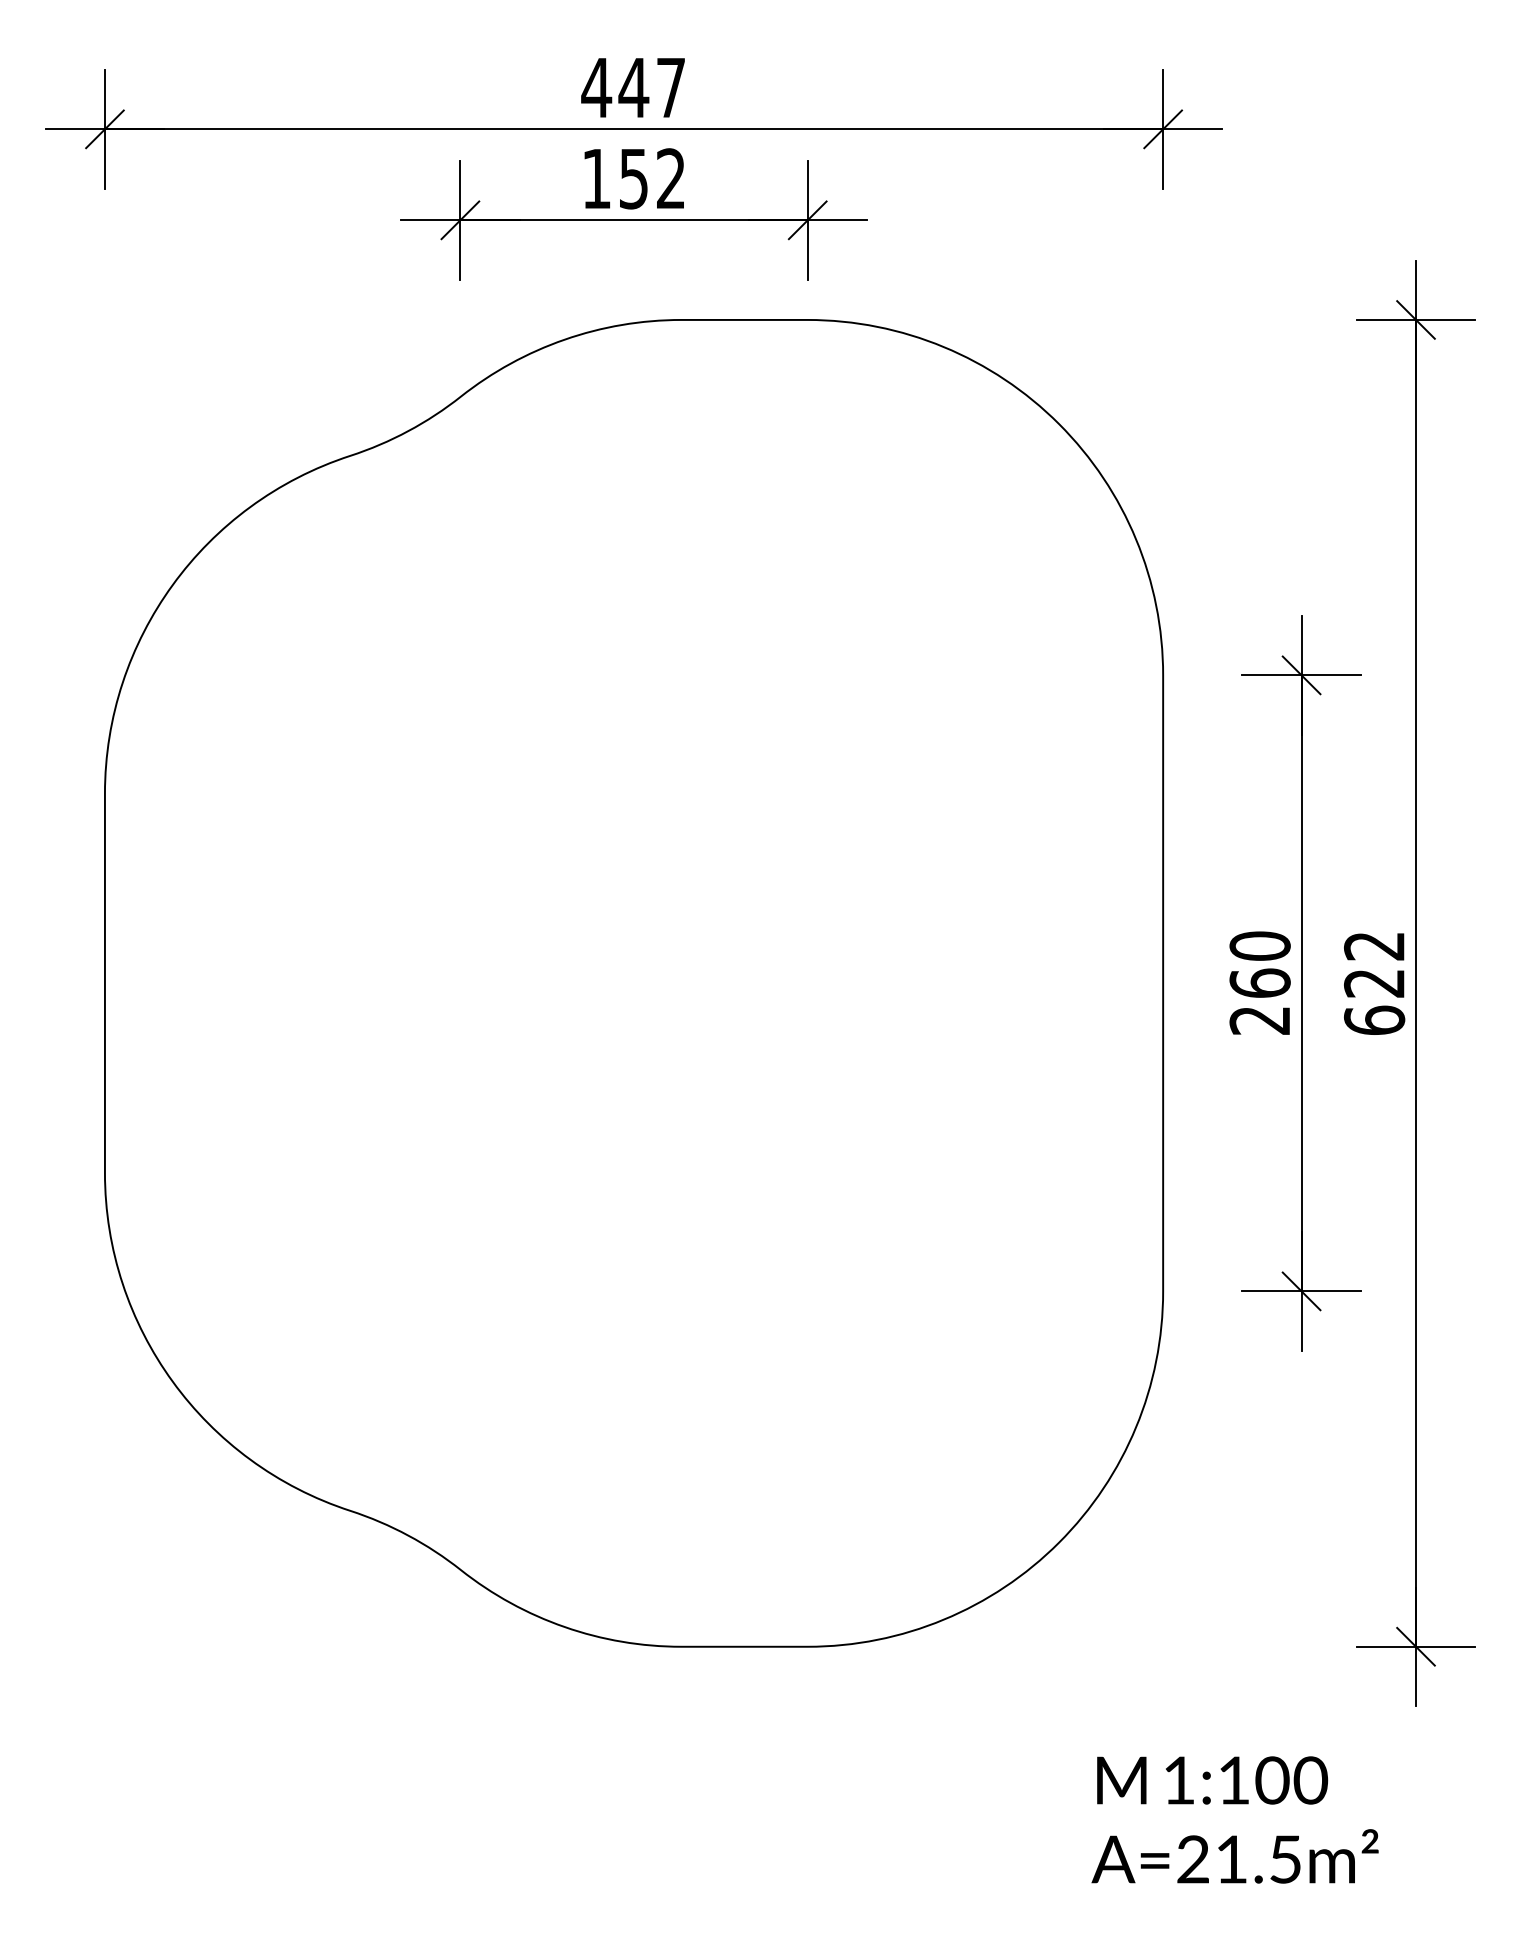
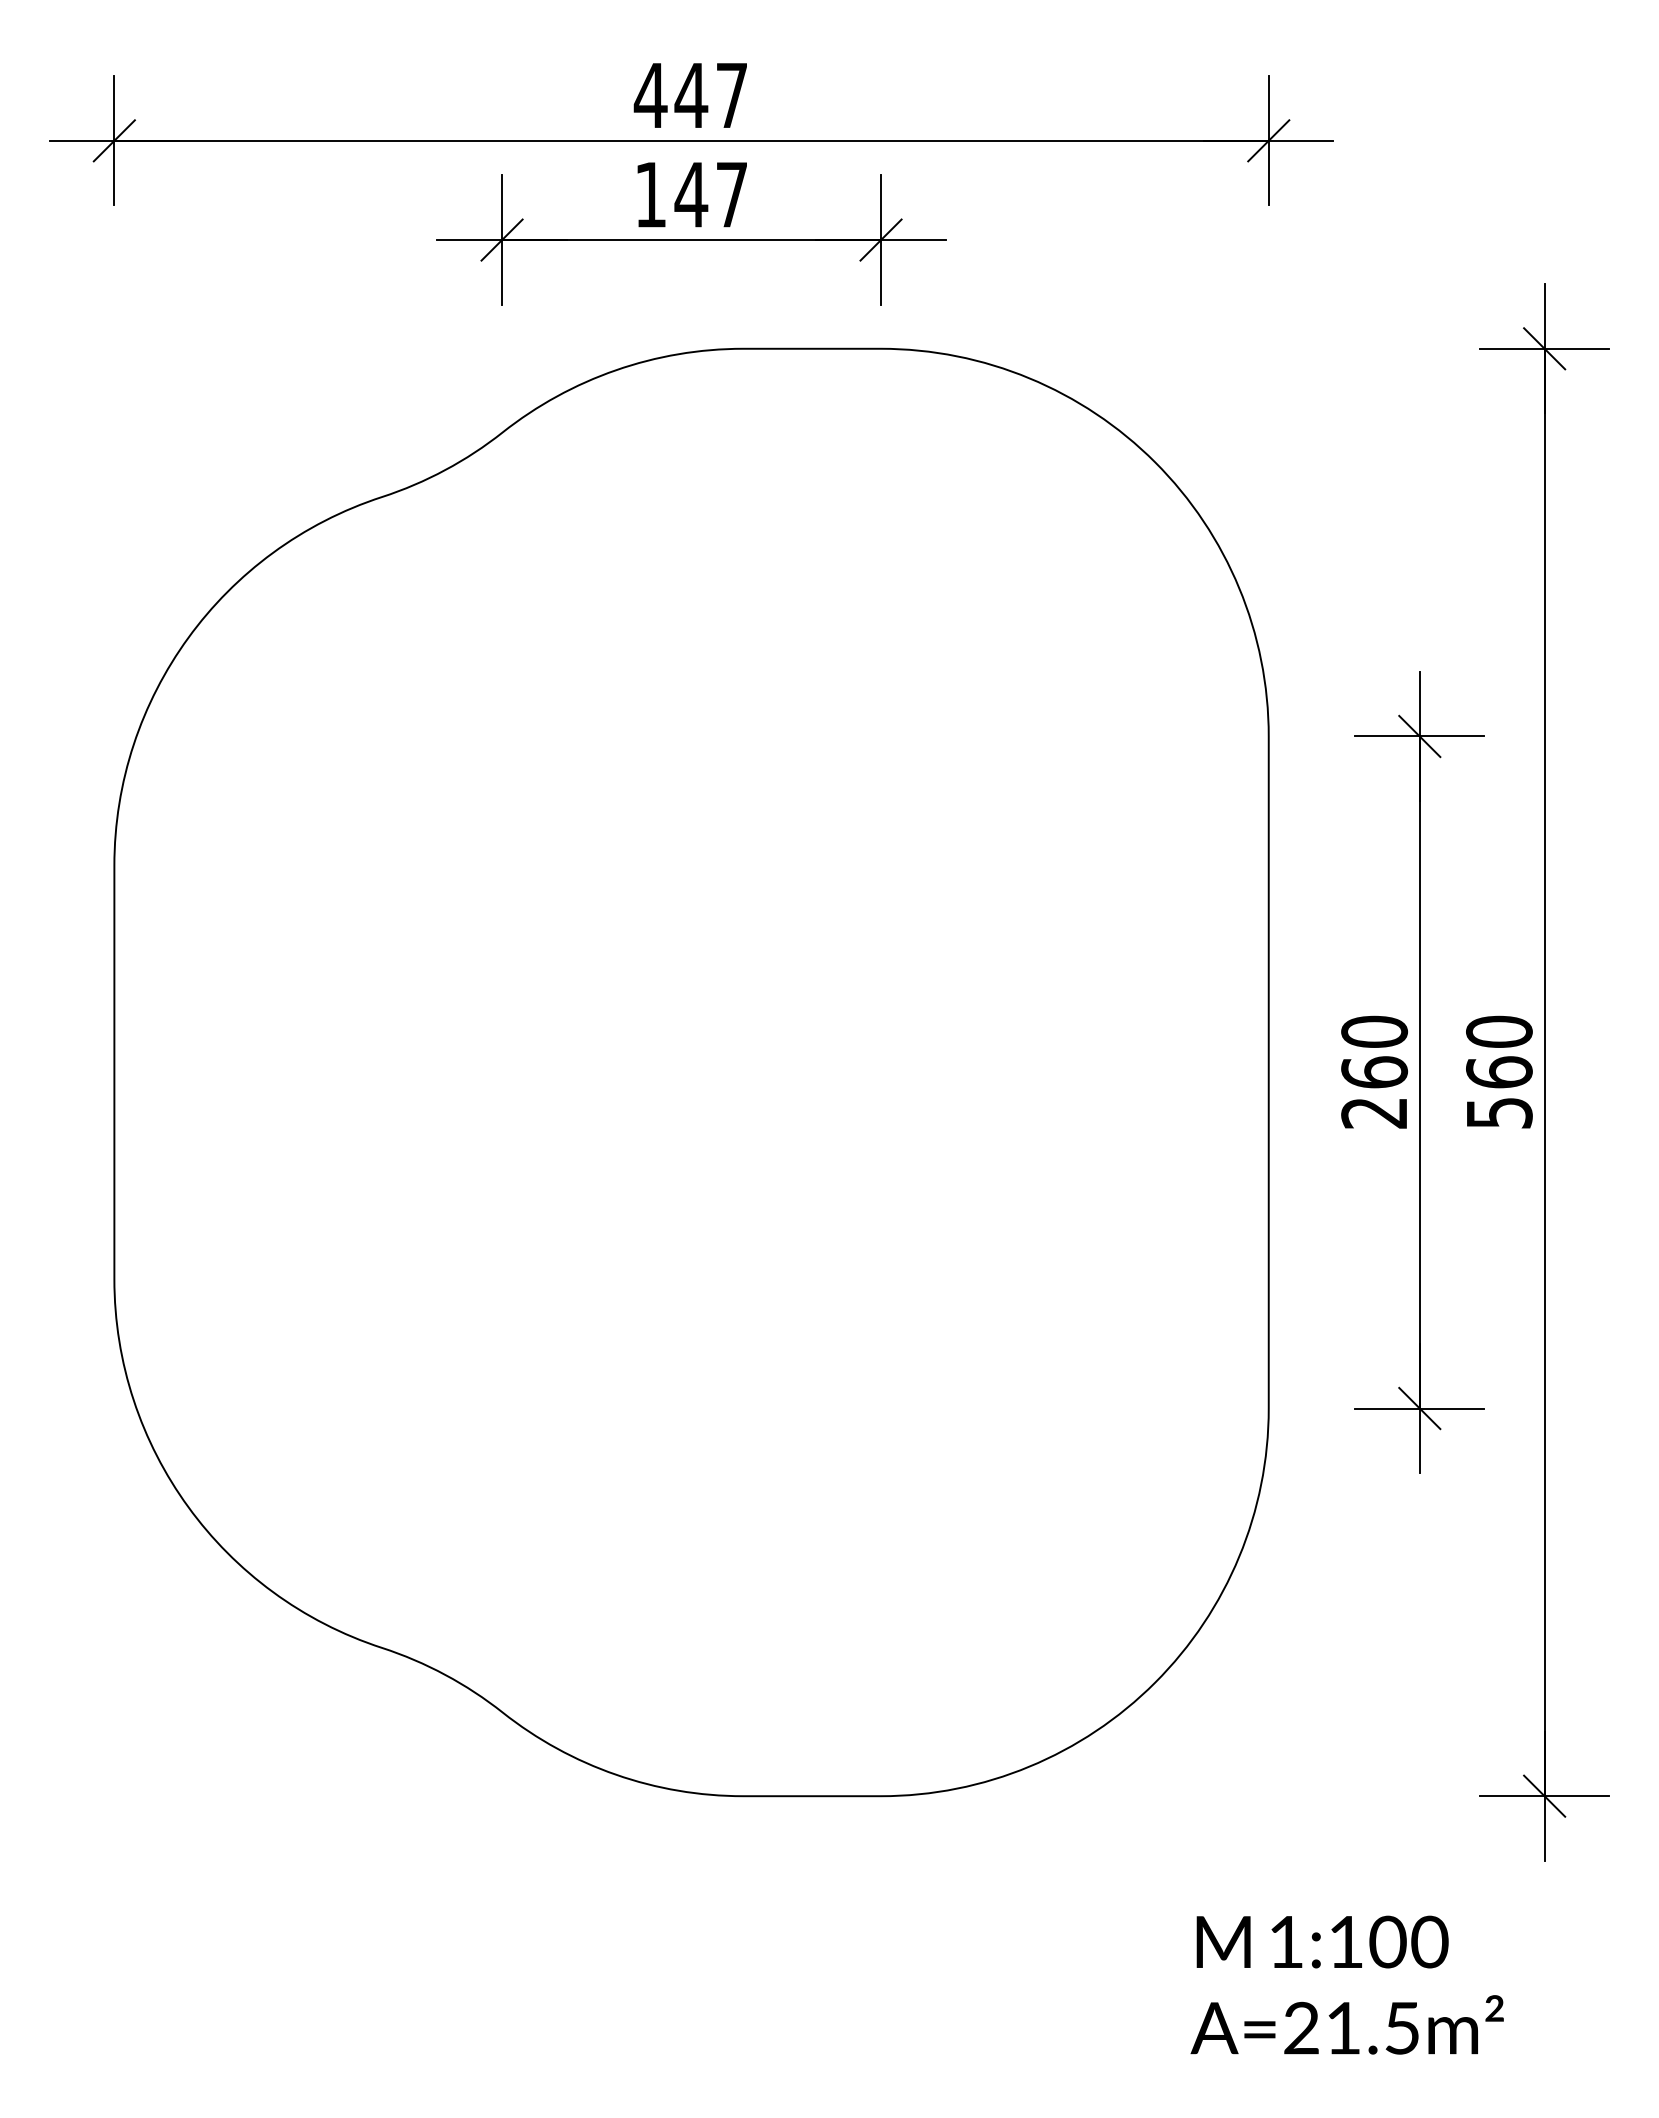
text: (651, 178) -> (710, 194), 152 -> 147
text: (1374, 982) -> (1499, 1071), 622 -> 560

